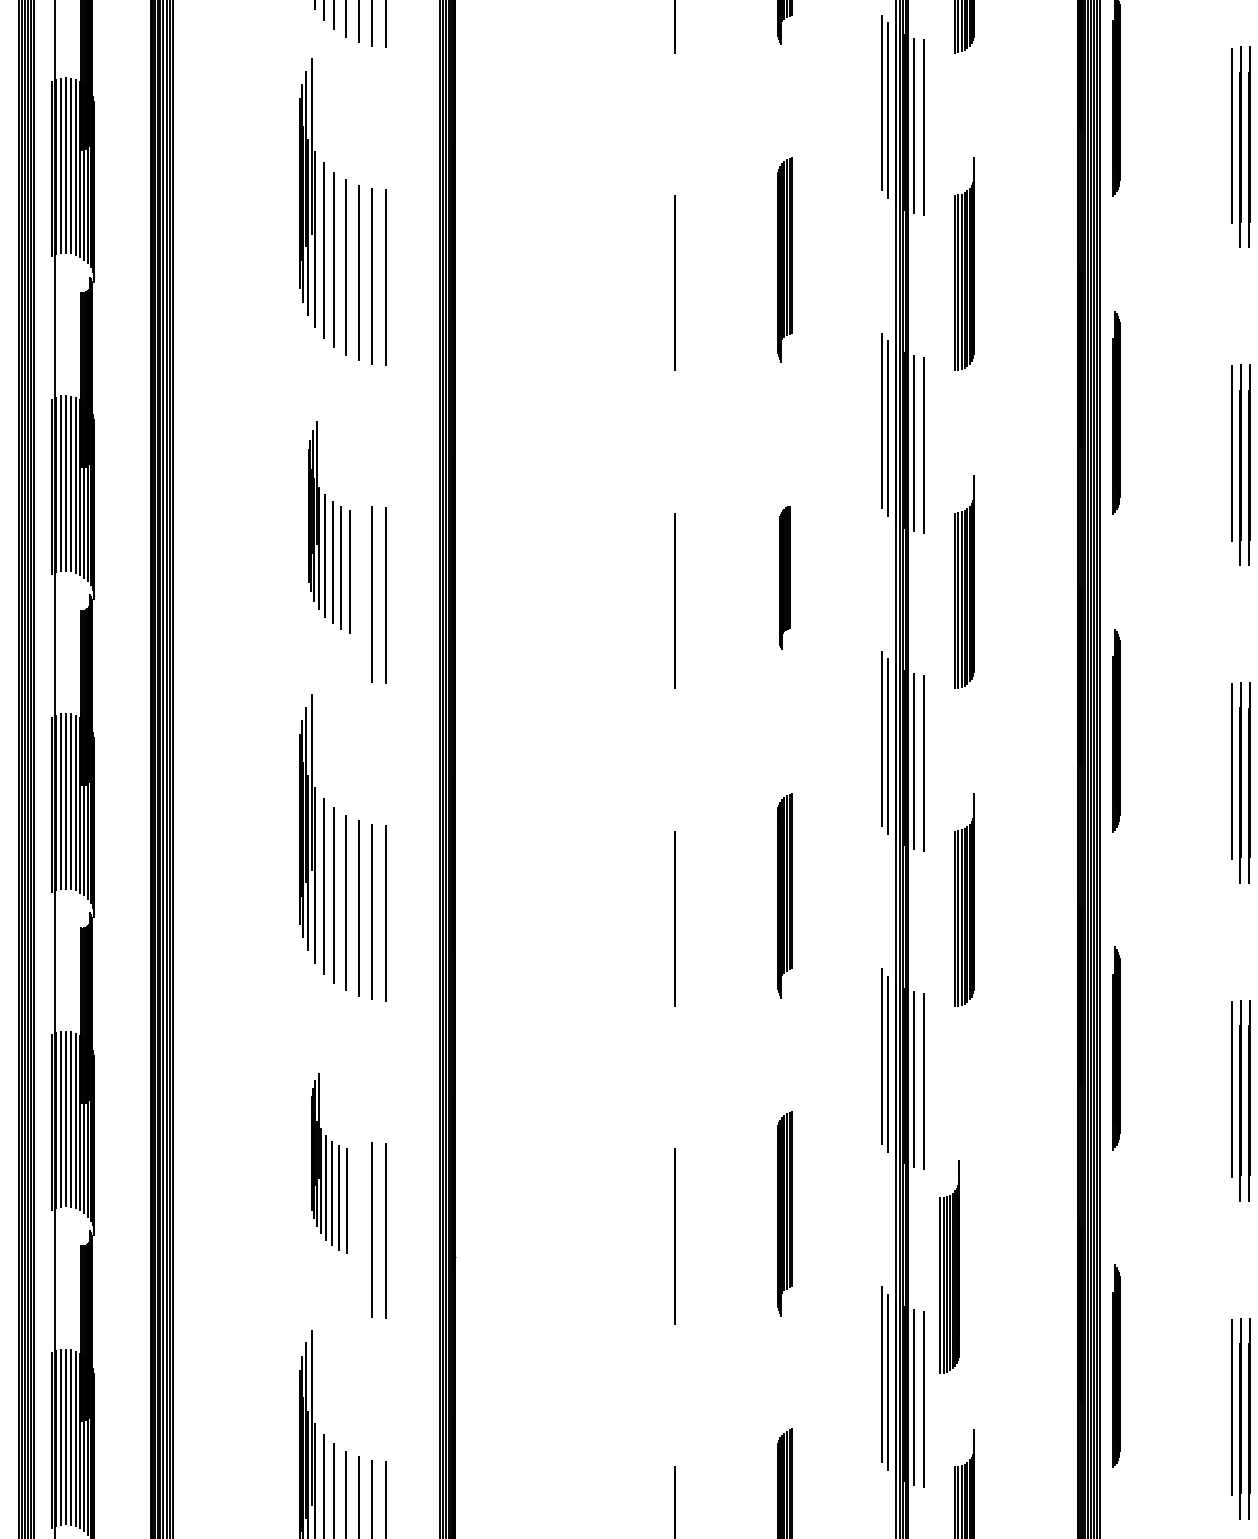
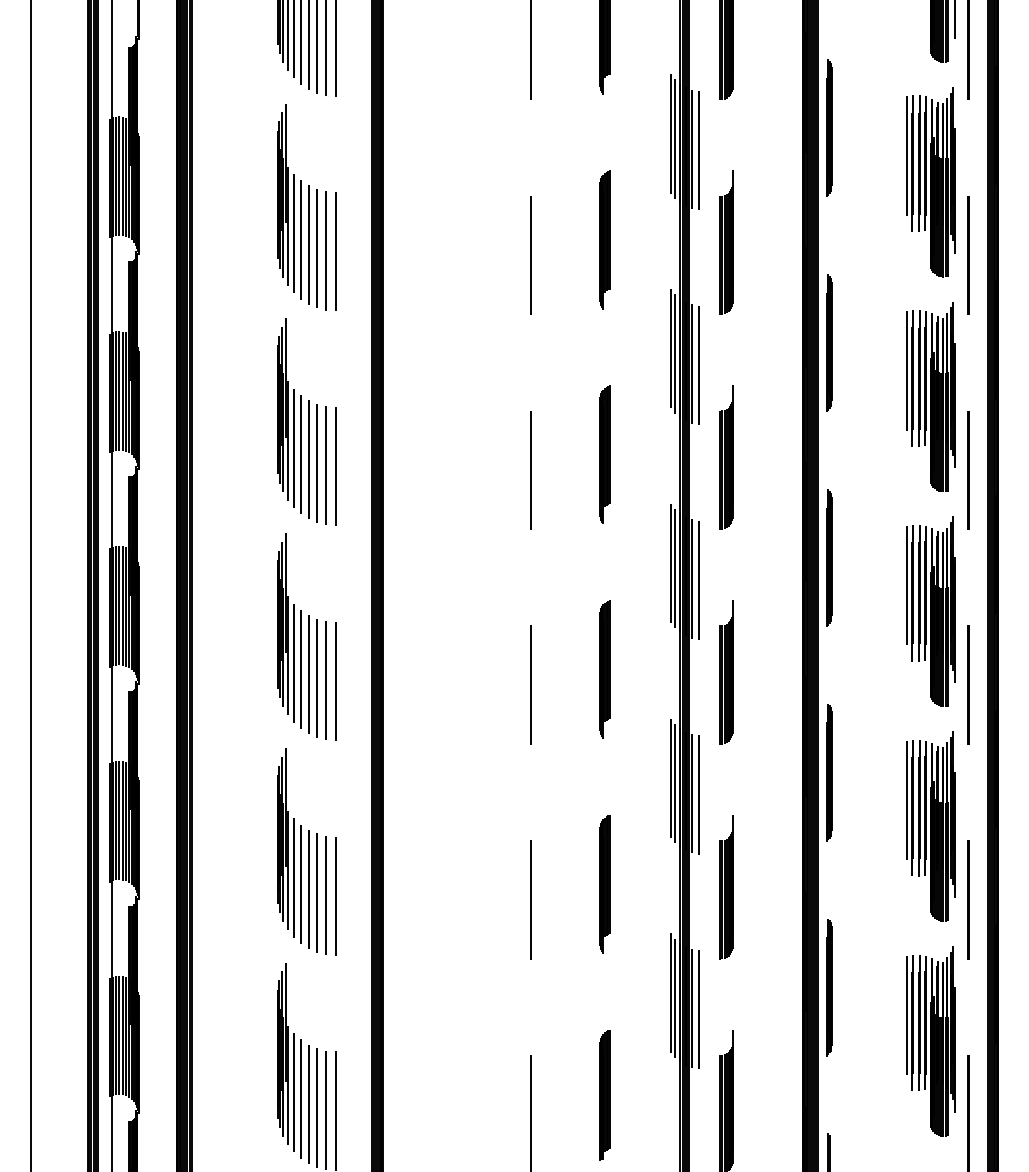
part: (329, 527) -> (297, 420), size x1.43
part: (783, 577) -> (604, 454), size x1.43
part: (329, 1163) -> (297, 850), size x1.67
part: (949, 1267) -> (726, 887), moved

